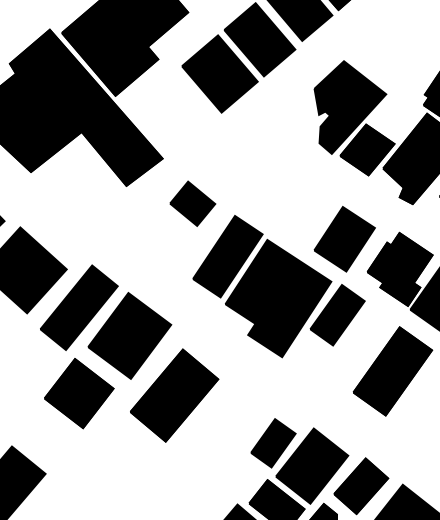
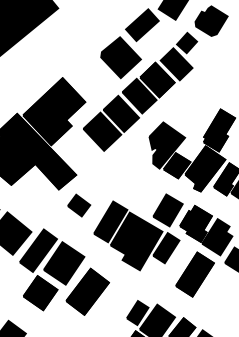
part: (193, 203) -> (79, 205), moved

